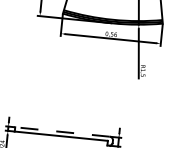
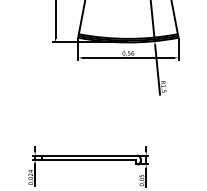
line: (61, 131) -> (88, 155), dashed -> solid

